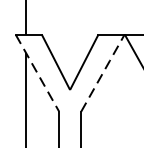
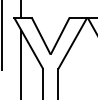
line: (103, 71) -> (73, 42), dashed -> solid
line: (37, 73) -> (28, 43), dashed -> solid

